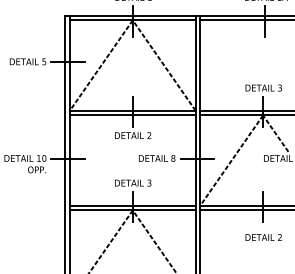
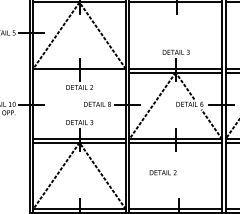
line: (132, 115) -> (79, 72), removed
text: (262, 237) -> (162, 172), moved

